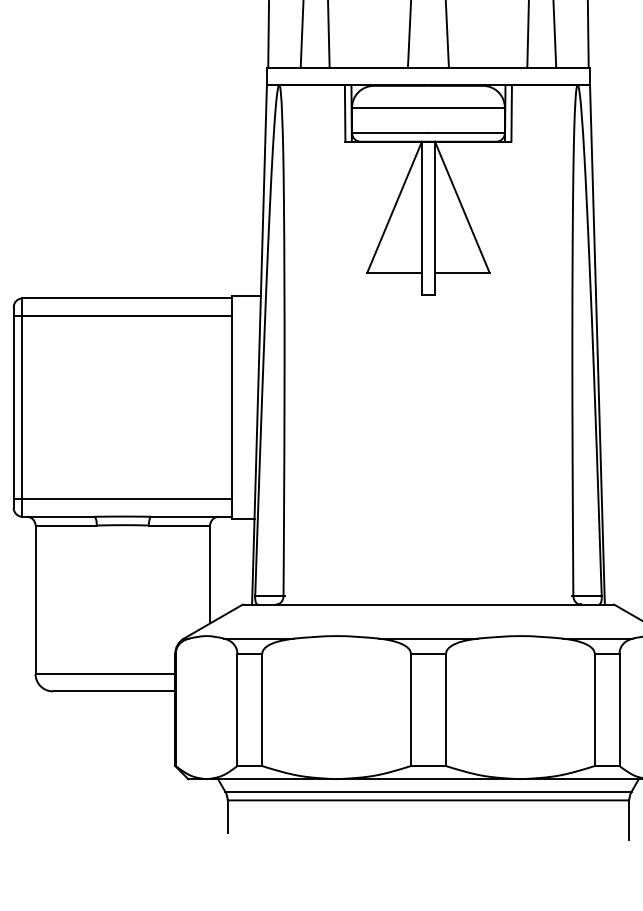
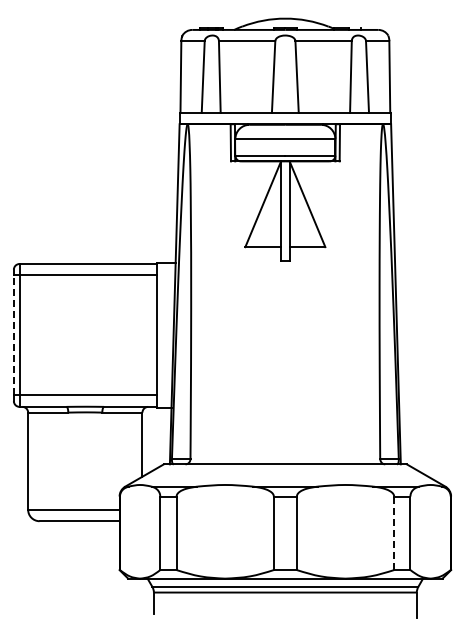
line: (13, 406) -> (13, 334), solid -> dashed
line: (595, 710) -> (394, 533), solid -> dashed

